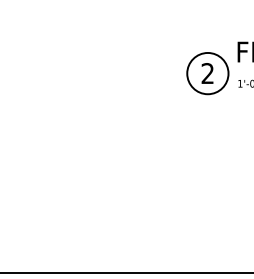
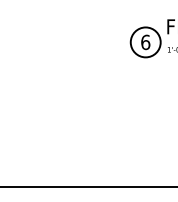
text: (207, 73) -> (145, 42), 2 -> 6

